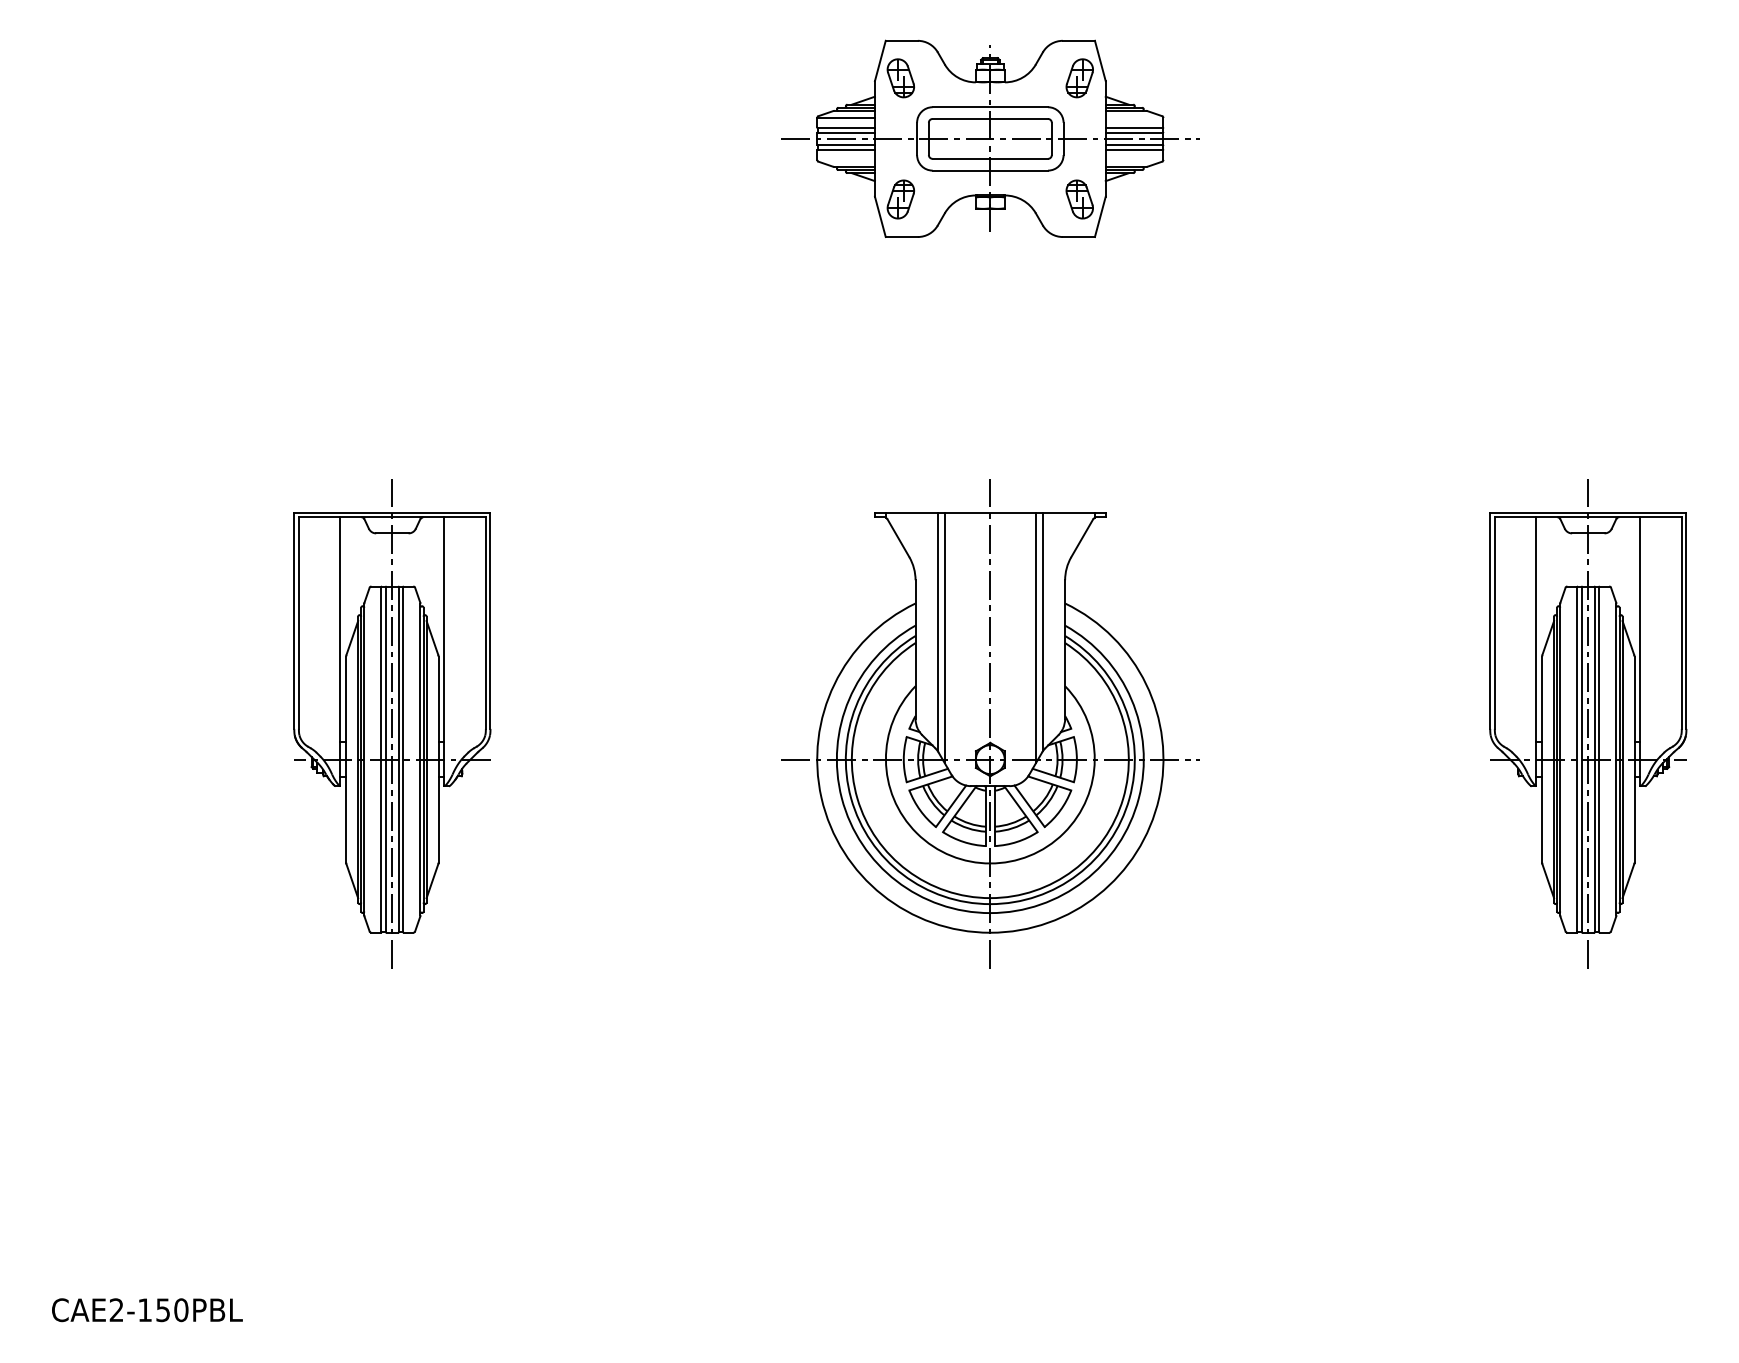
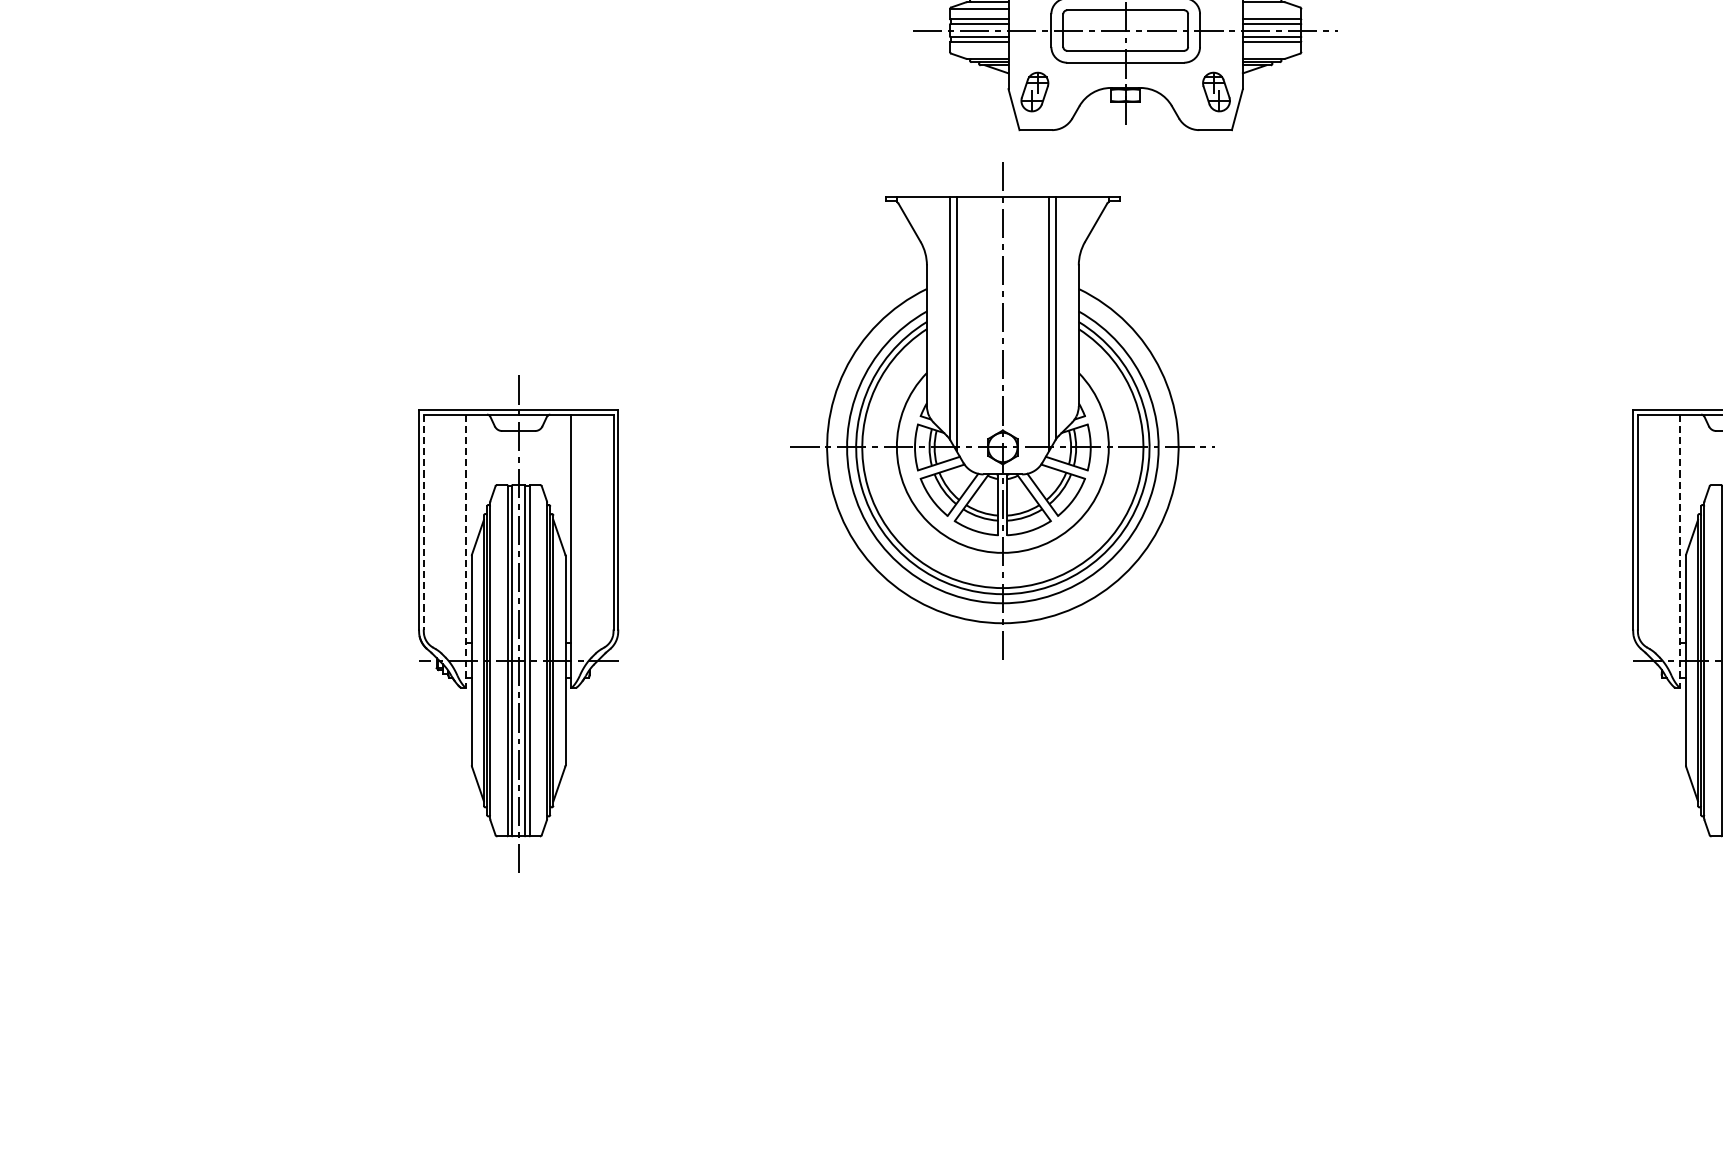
line: (298, 623) -> (423, 522), solid -> dashed
line: (340, 652) -> (465, 551), solid -> dashed
line: (1536, 652) -> (1680, 551), solid -> dashed
part: (990, 723) -> (1003, 410), moved

